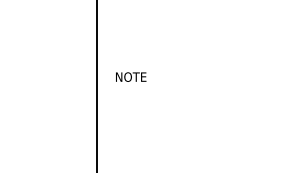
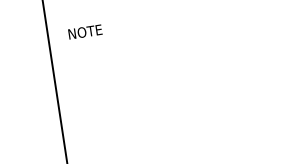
text: (131, 76) -> (85, 31), moved

